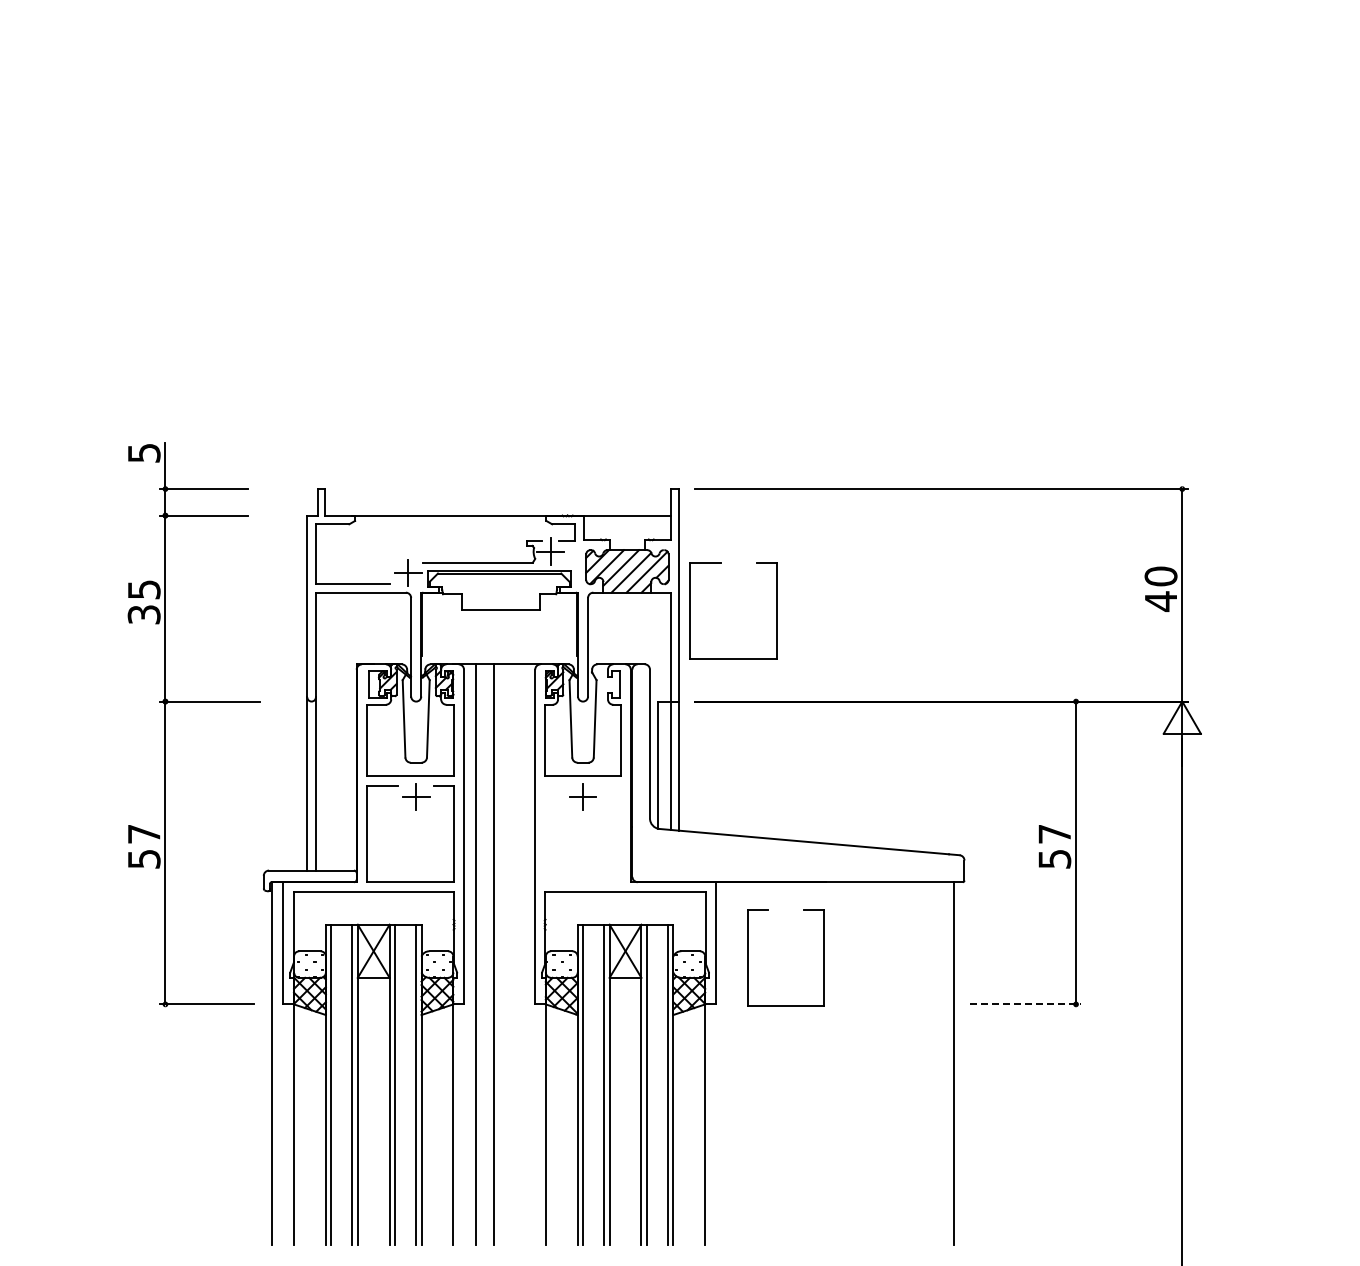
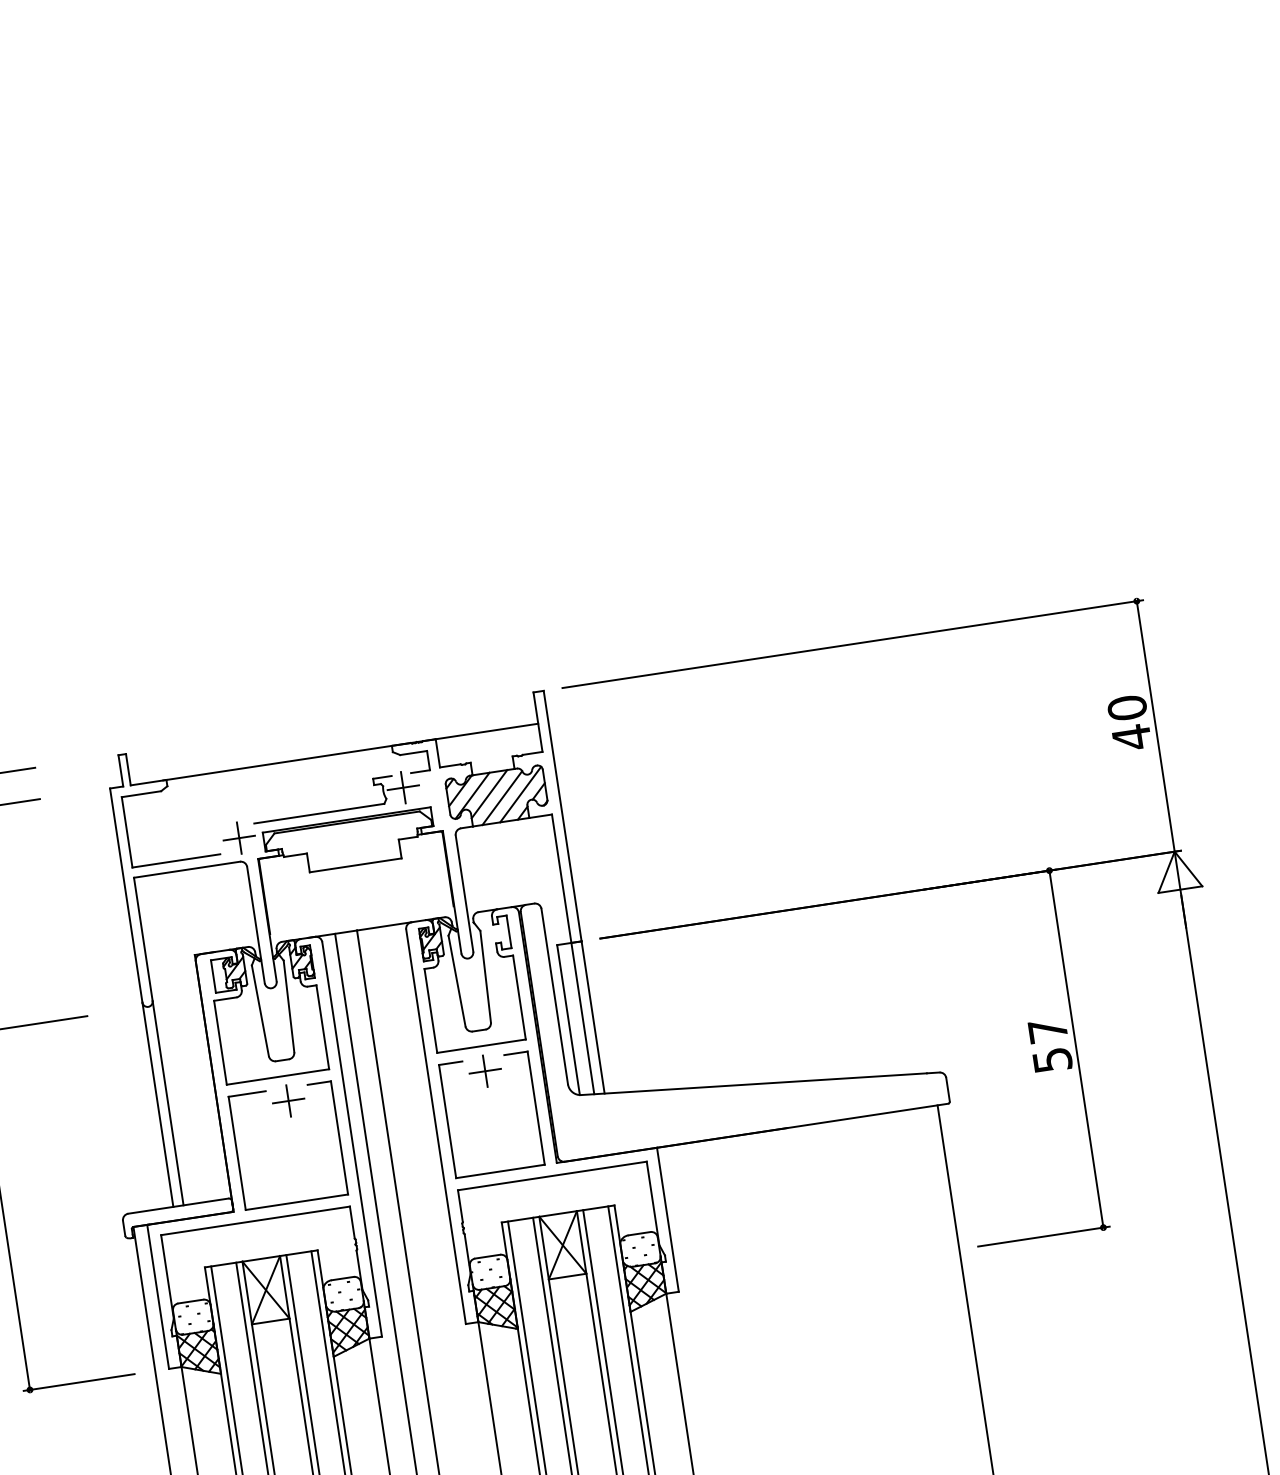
part: (690, 610) -> (578, 832), removed
part: (748, 957) -> (447, 1120), moved
line: (1025, 1004) -> (1043, 1236), dashed -> solid

